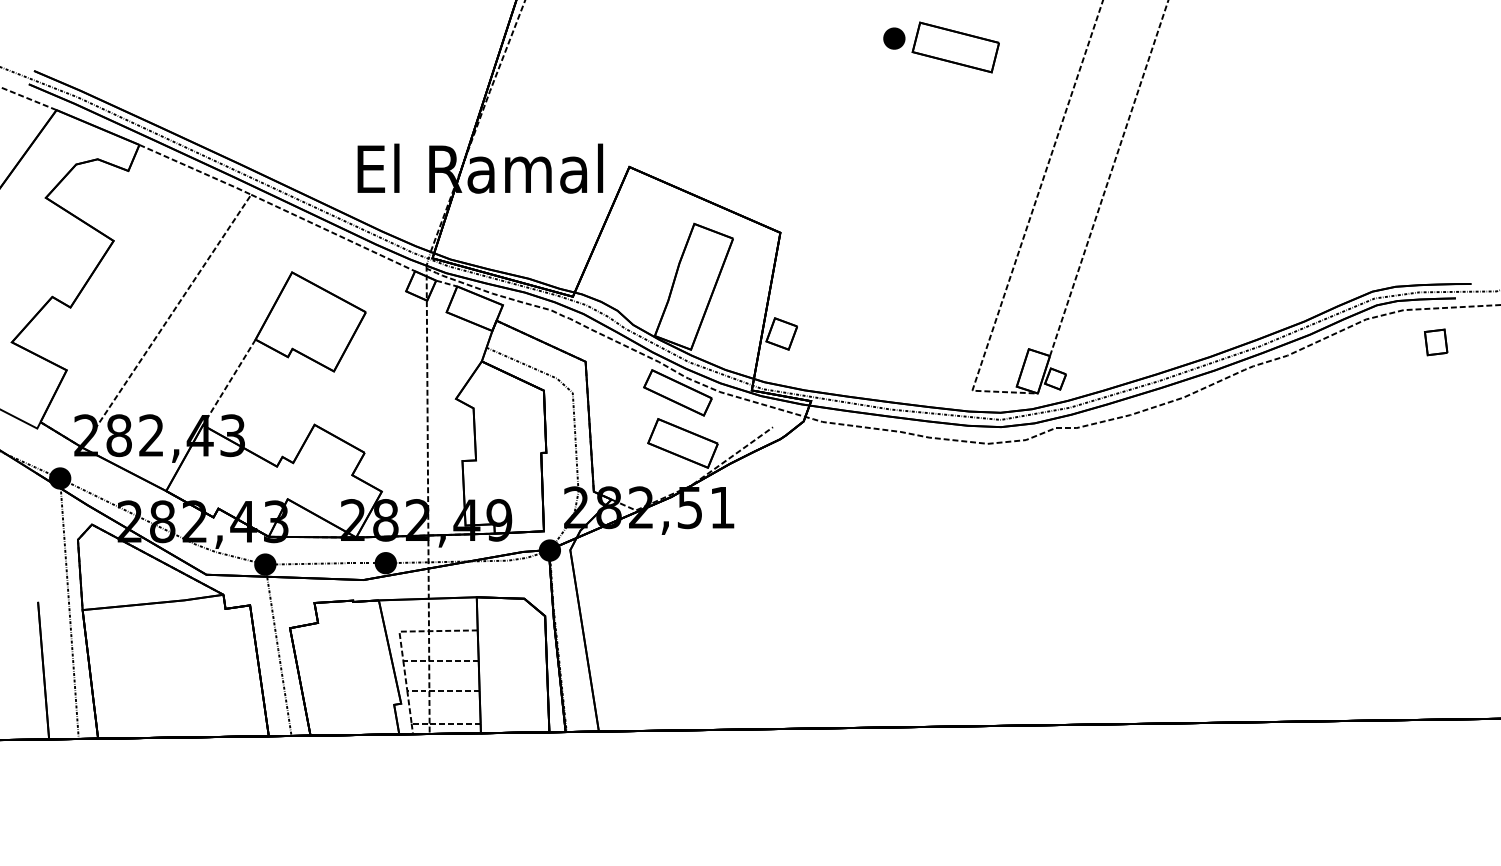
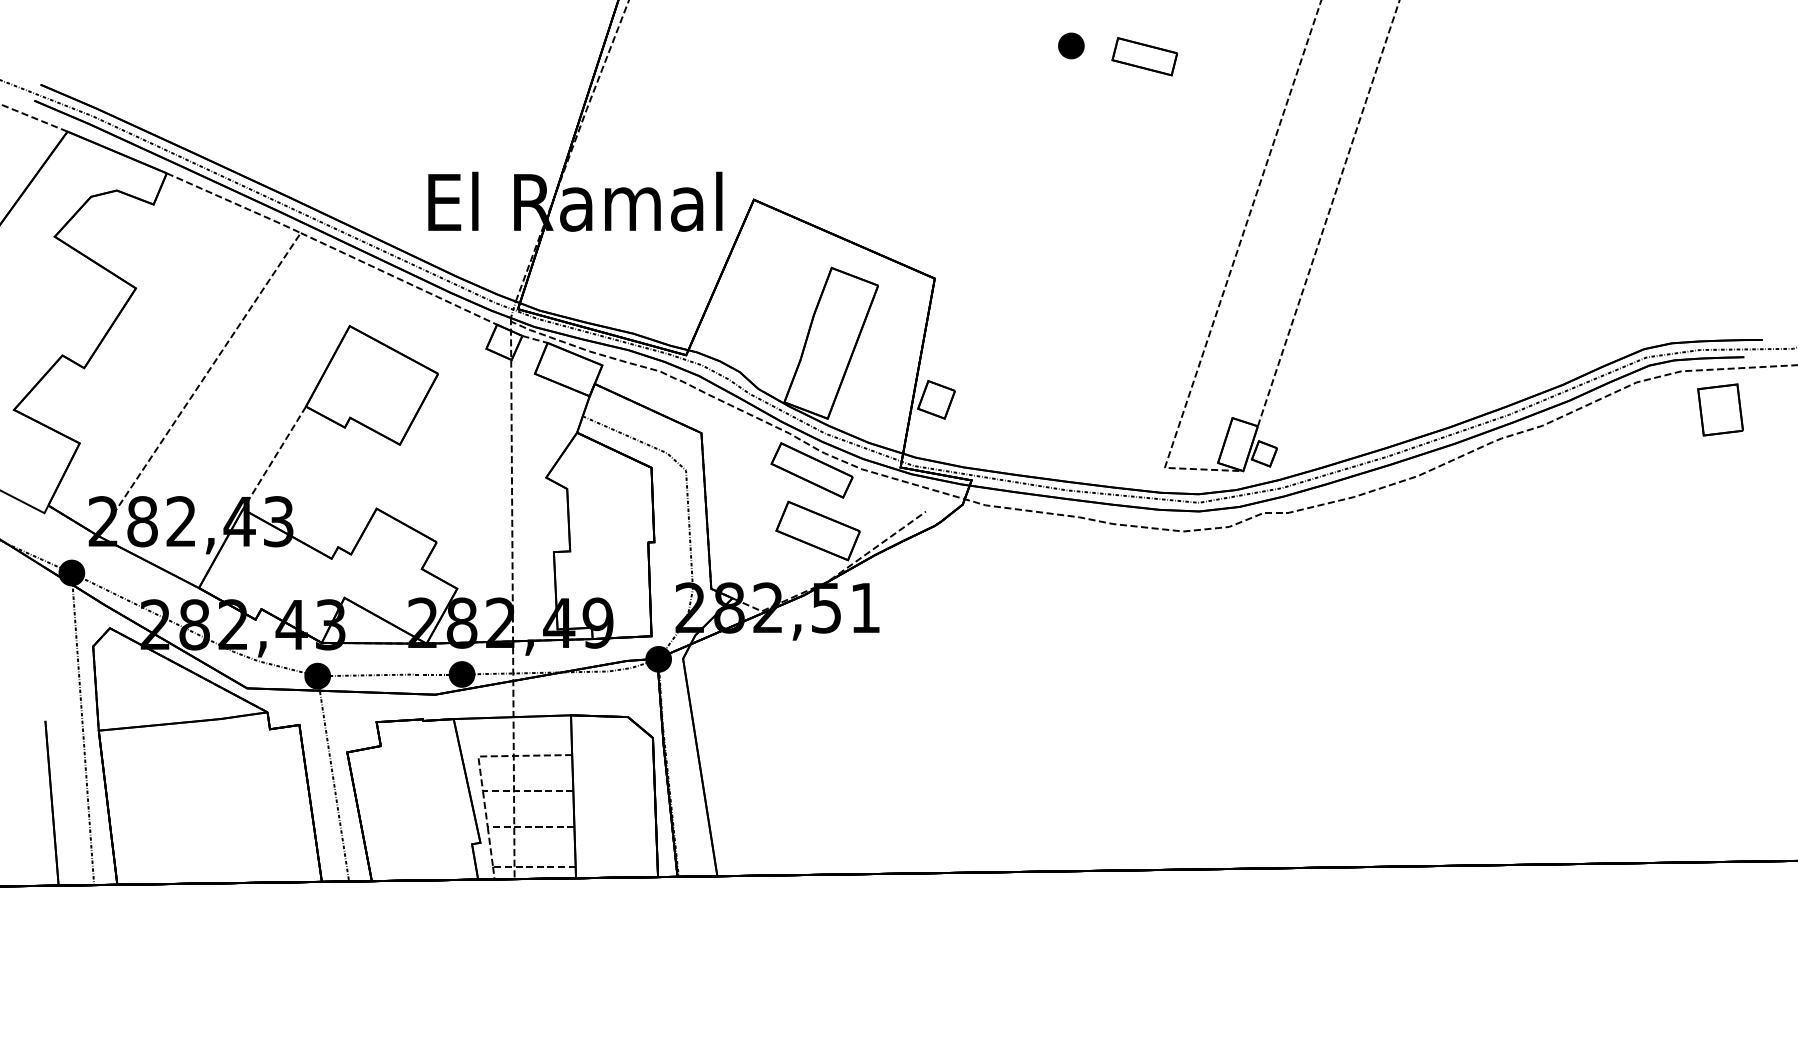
part: (955, 47) -> (1144, 56), size x0.62
part: (1436, 342) -> (1720, 409), size x1.67

